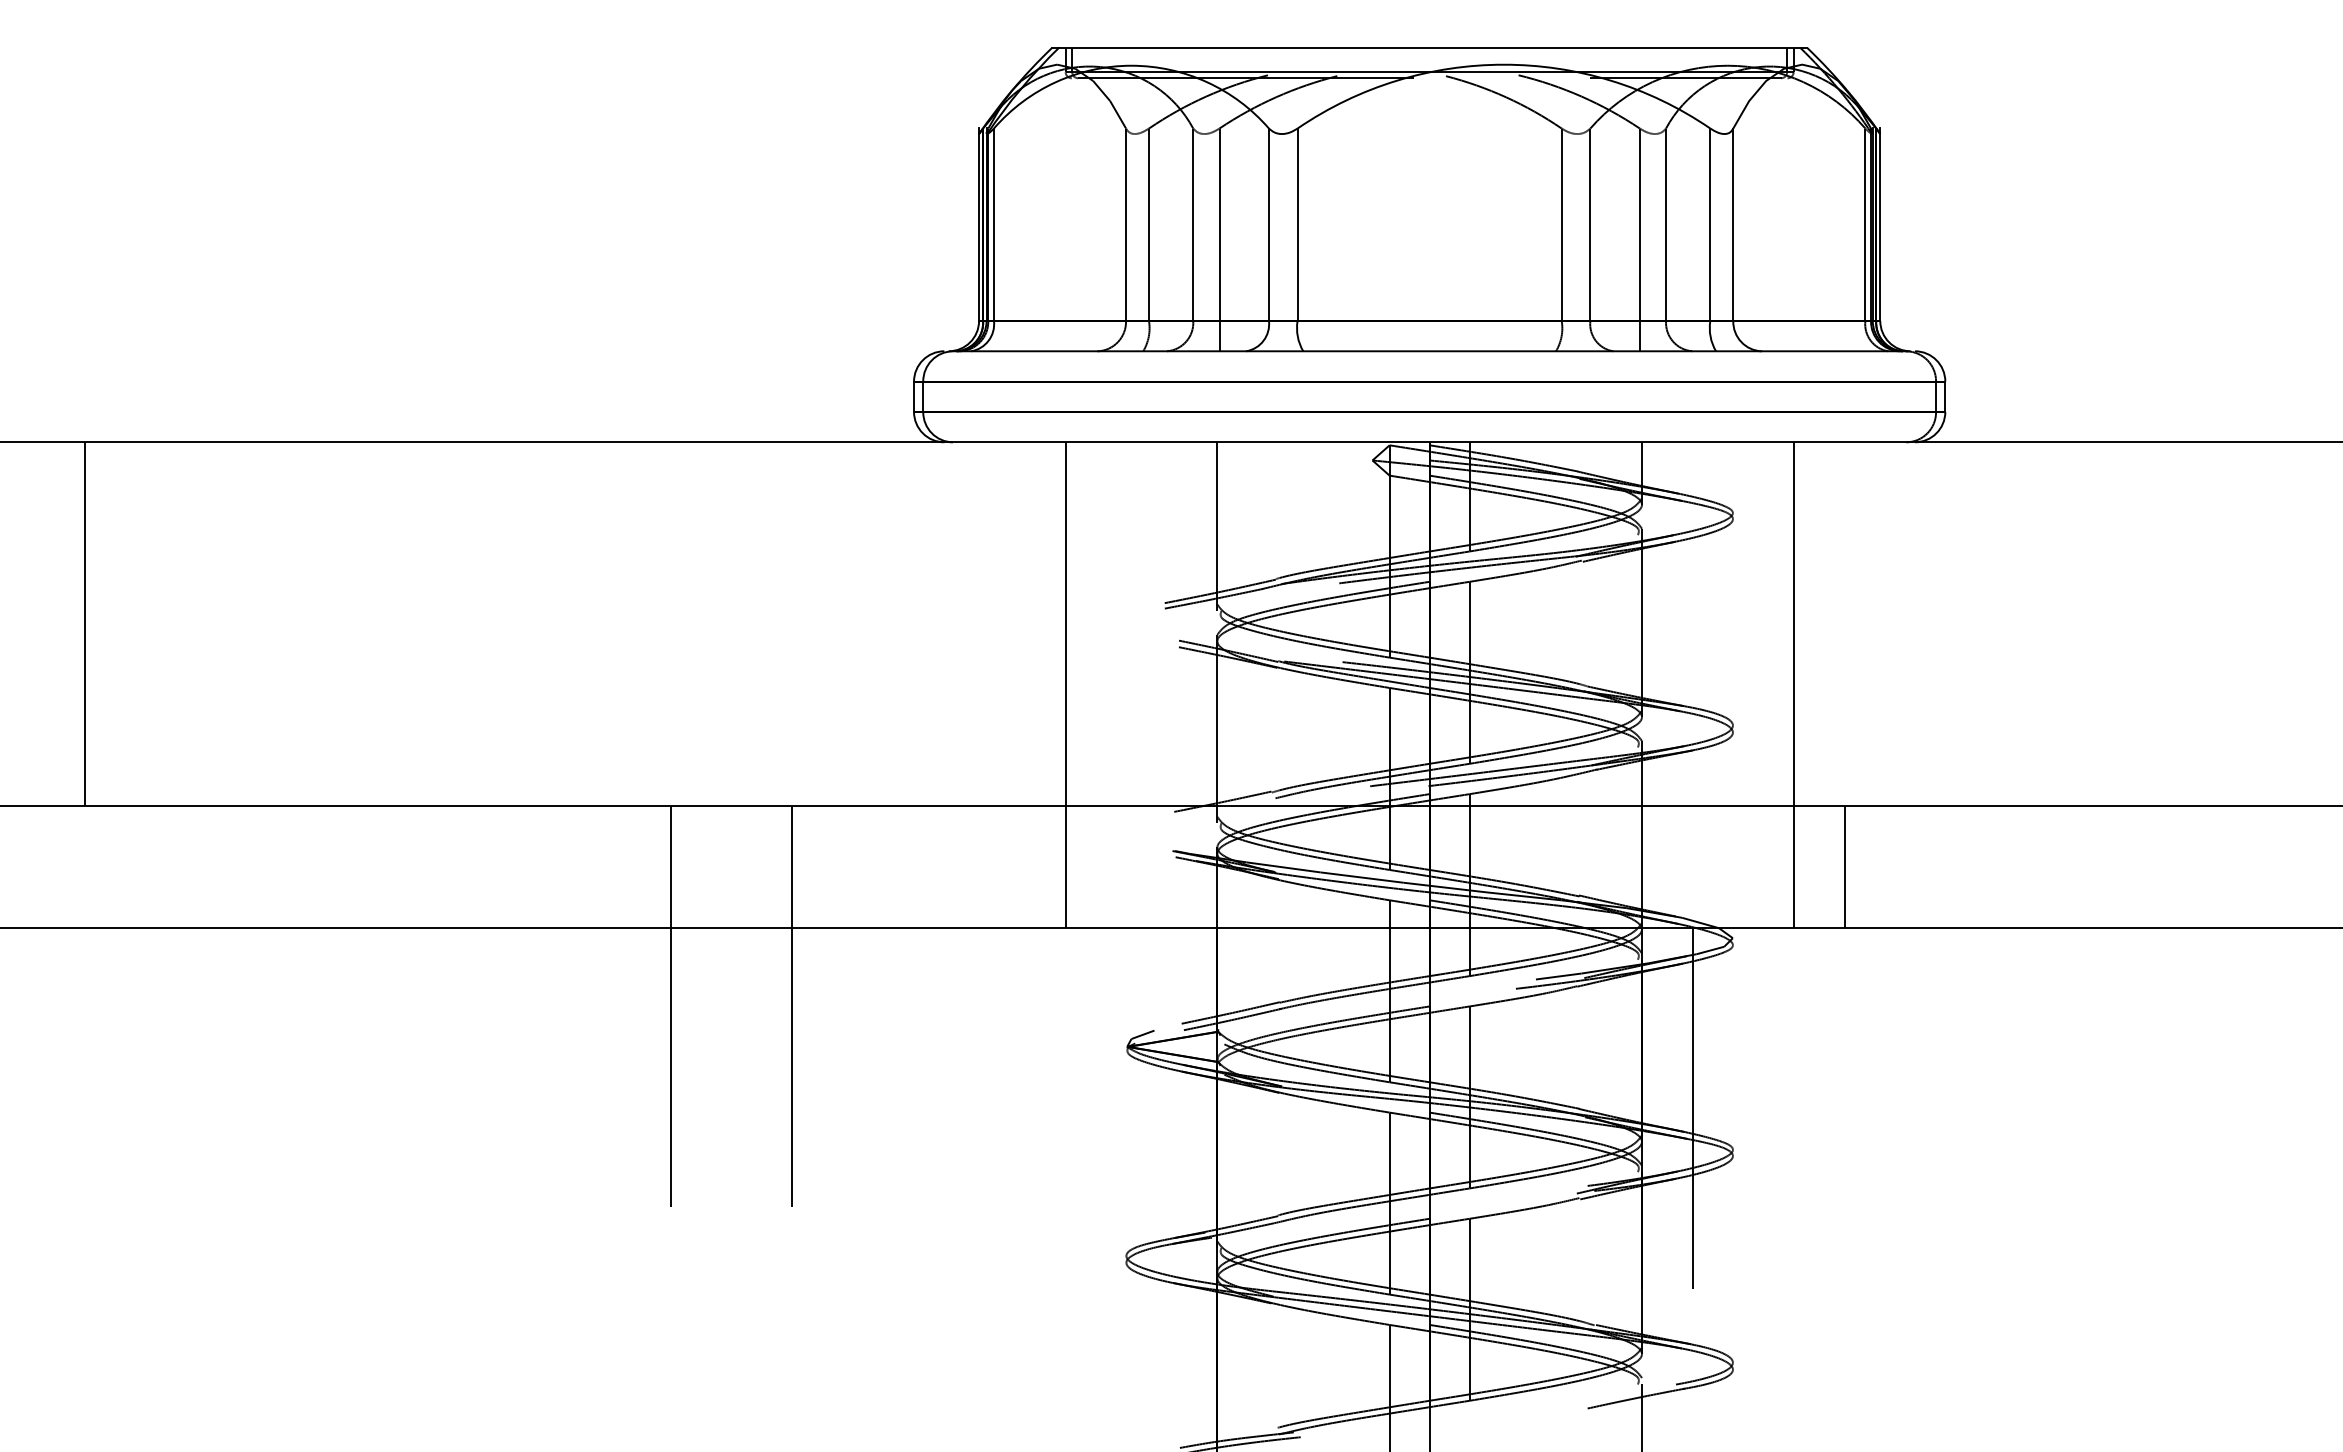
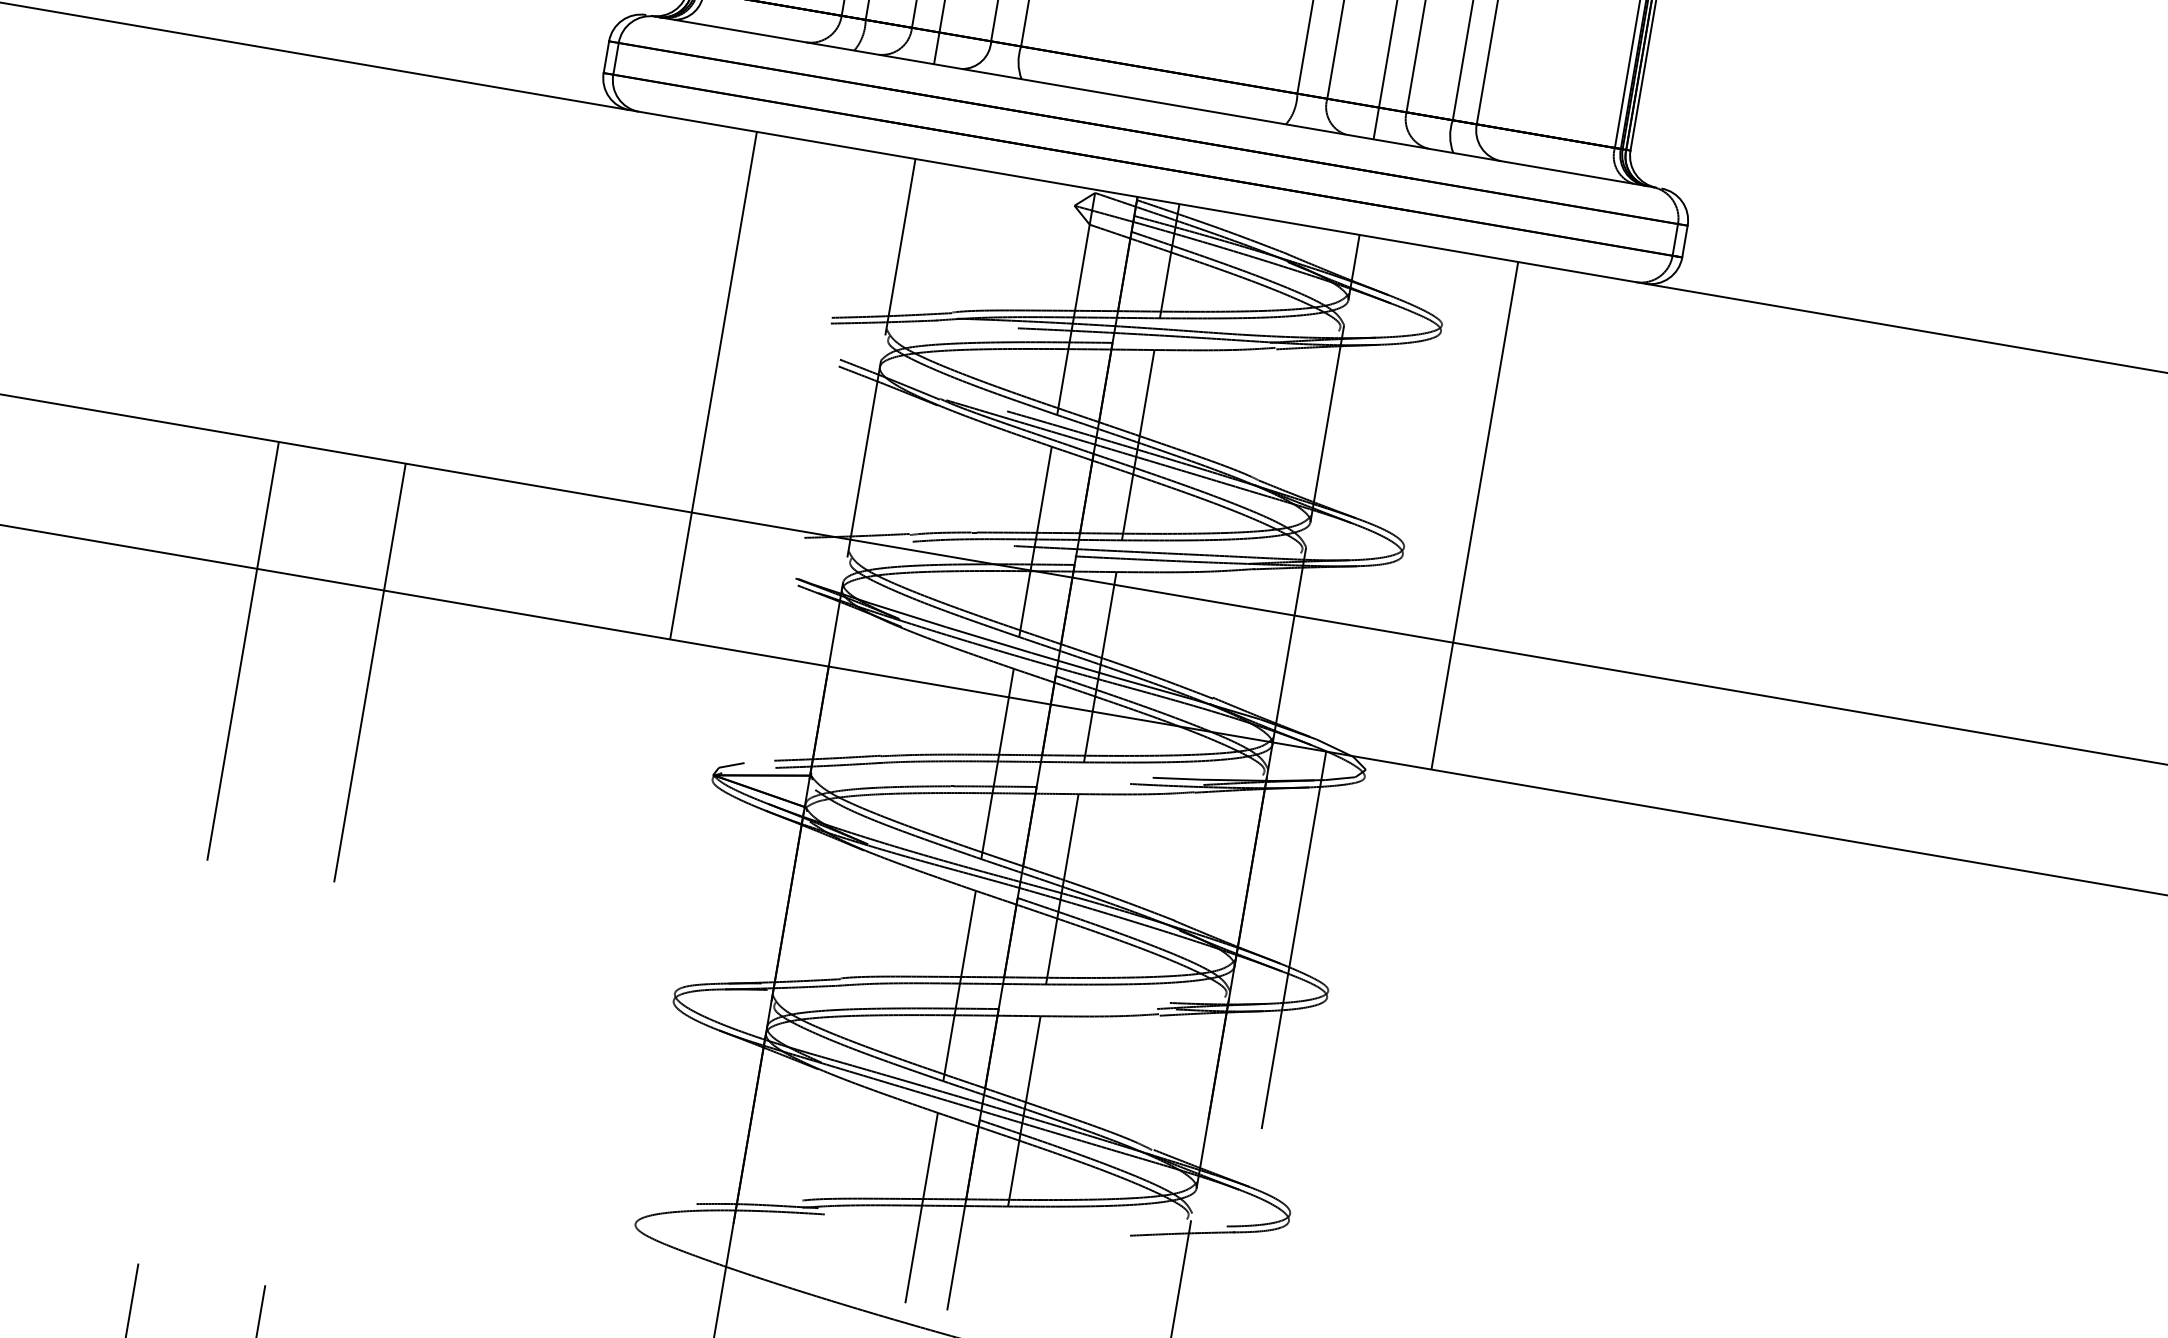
line: (1844, 866) -> (1495, 714), removed

